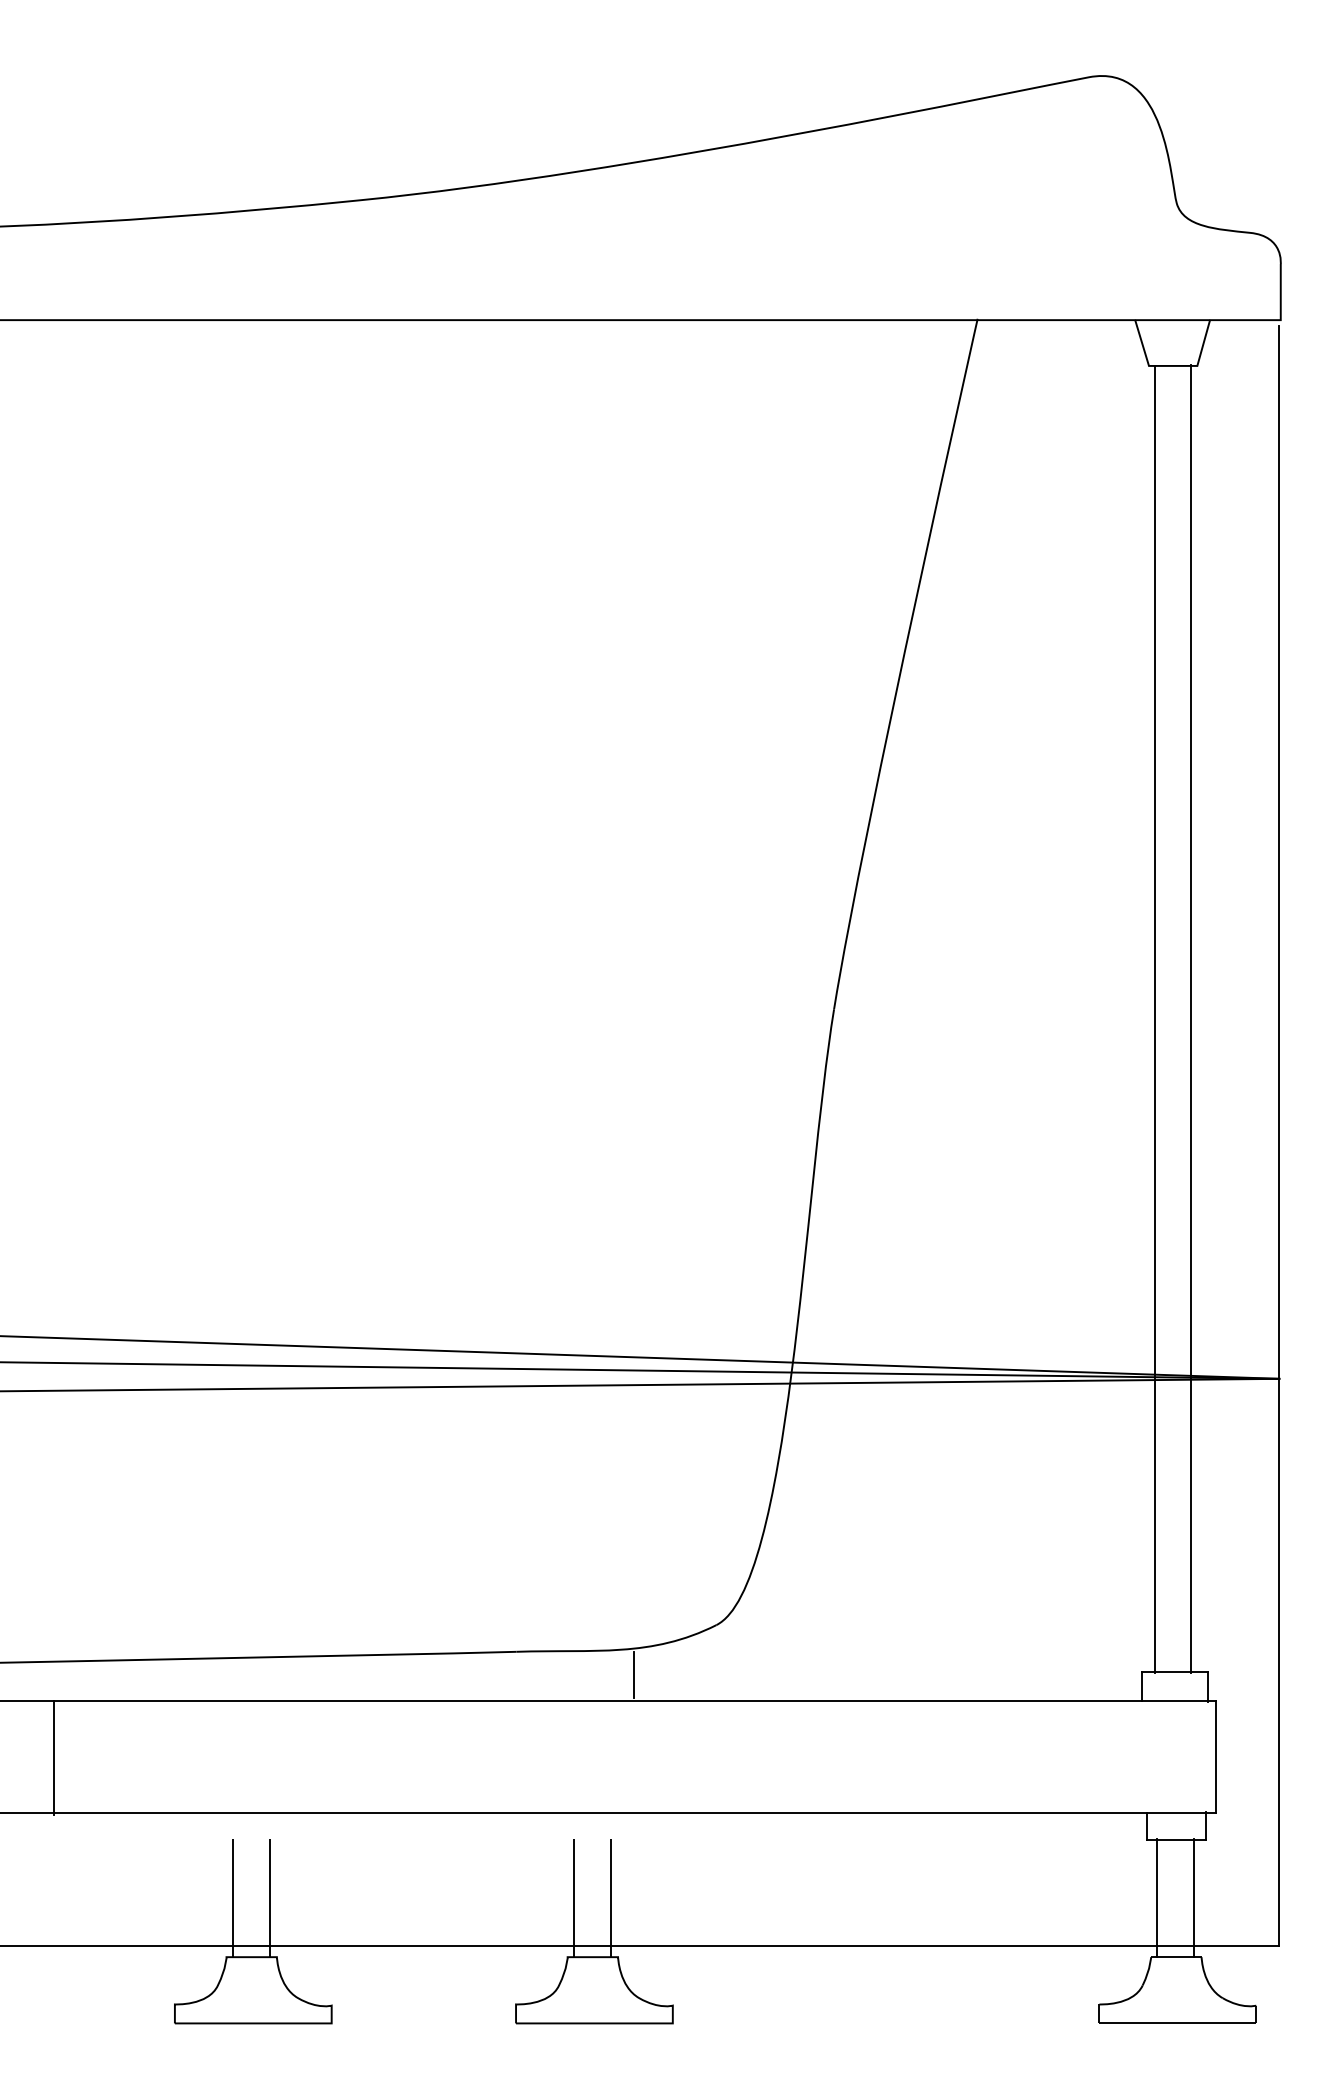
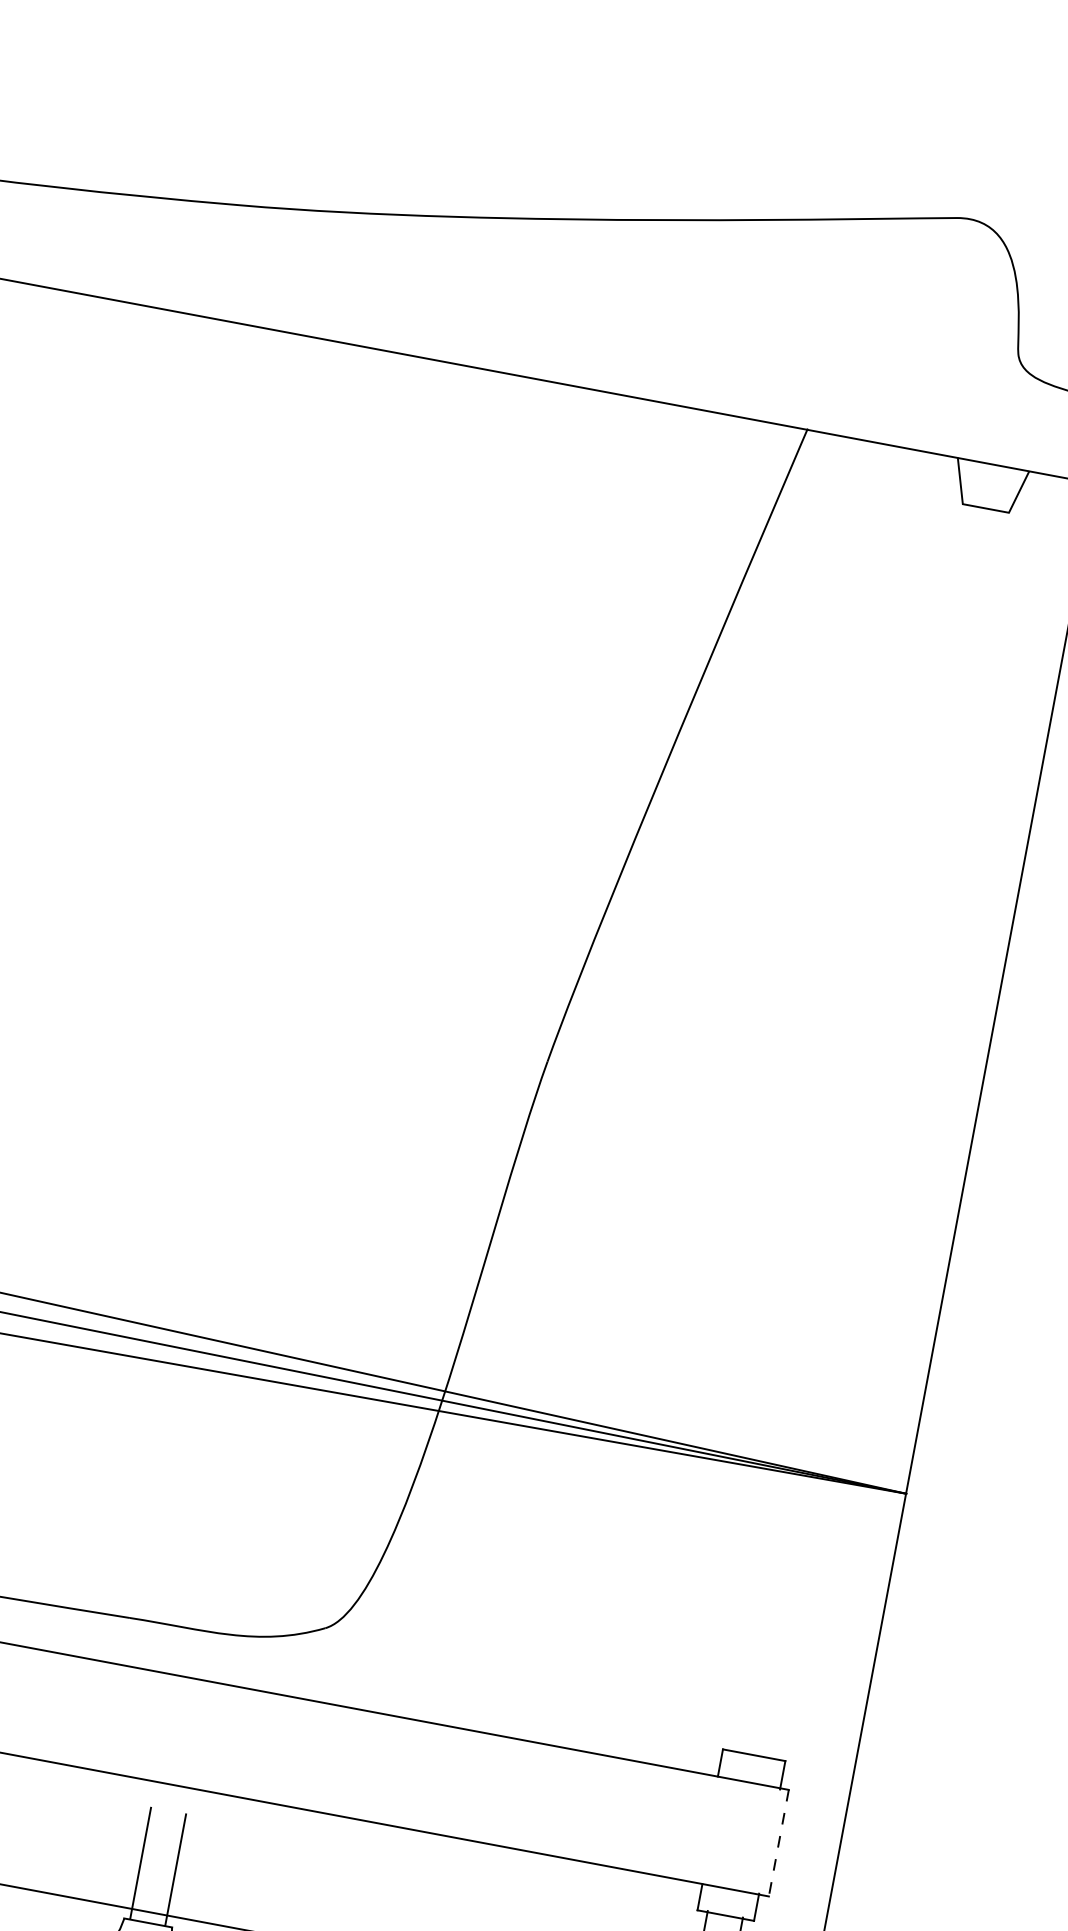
line: (1191, 1018) -> (886, 1134), removed
line: (1155, 1019) -> (852, 1128), removed
line: (633, 1675) -> (237, 1661), removed
line: (1216, 1756) -> (778, 1842), solid -> dashed

